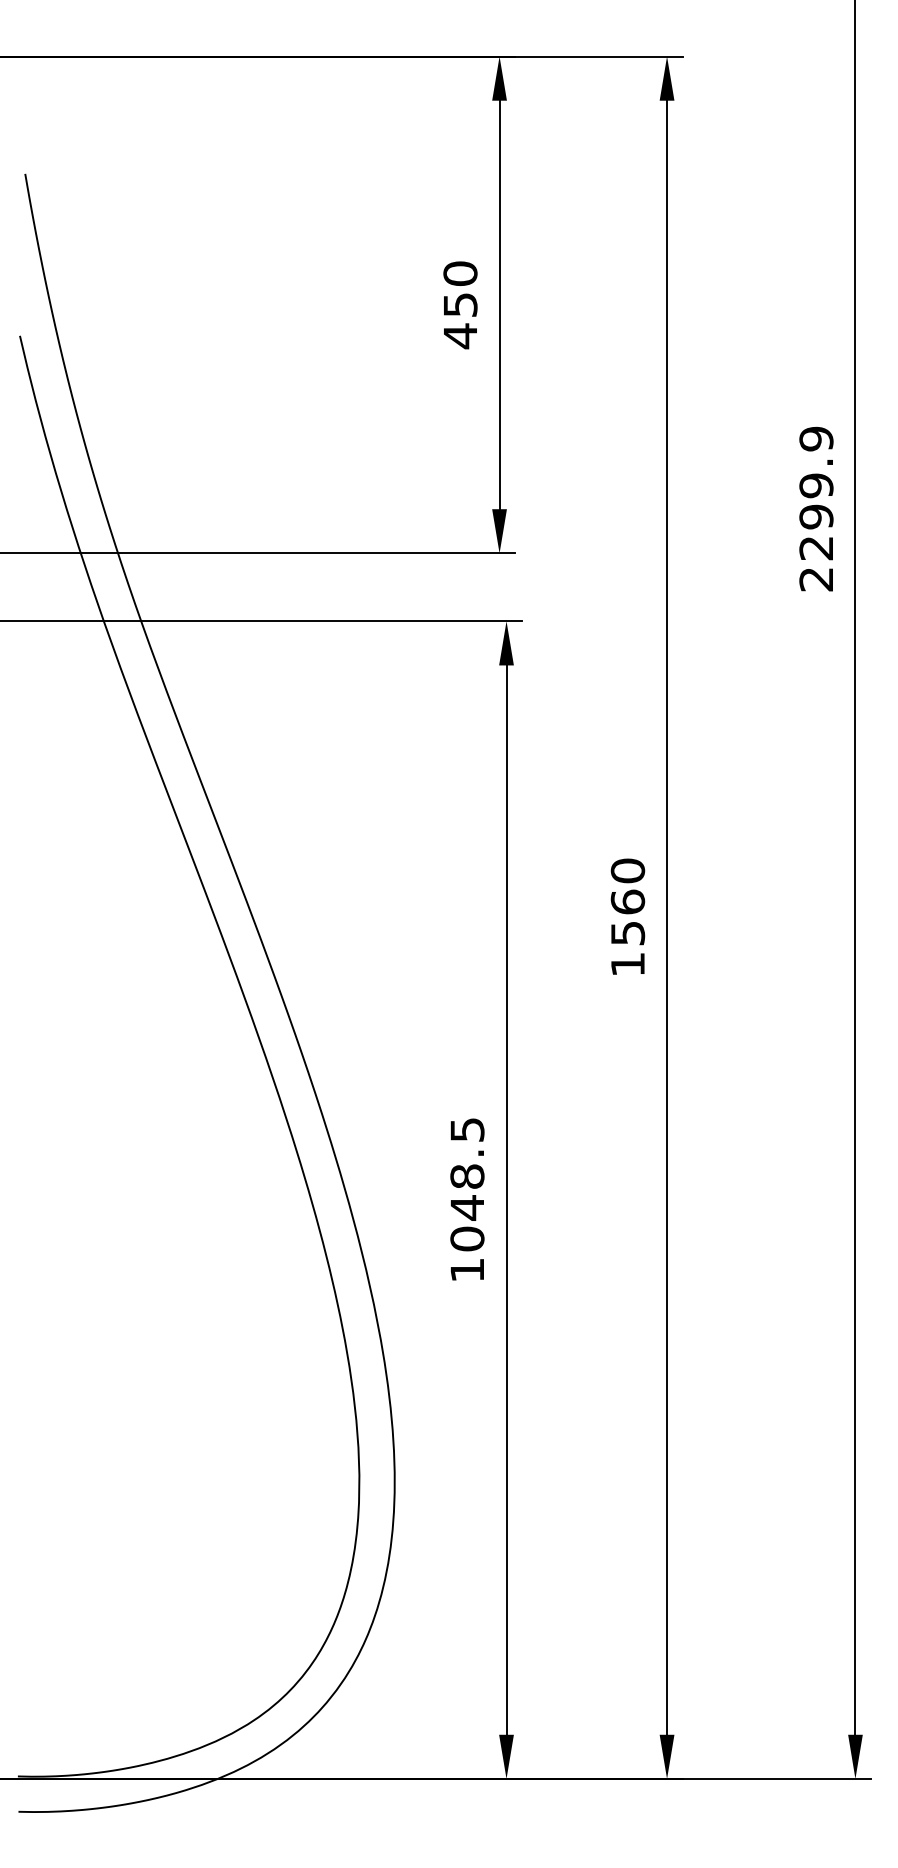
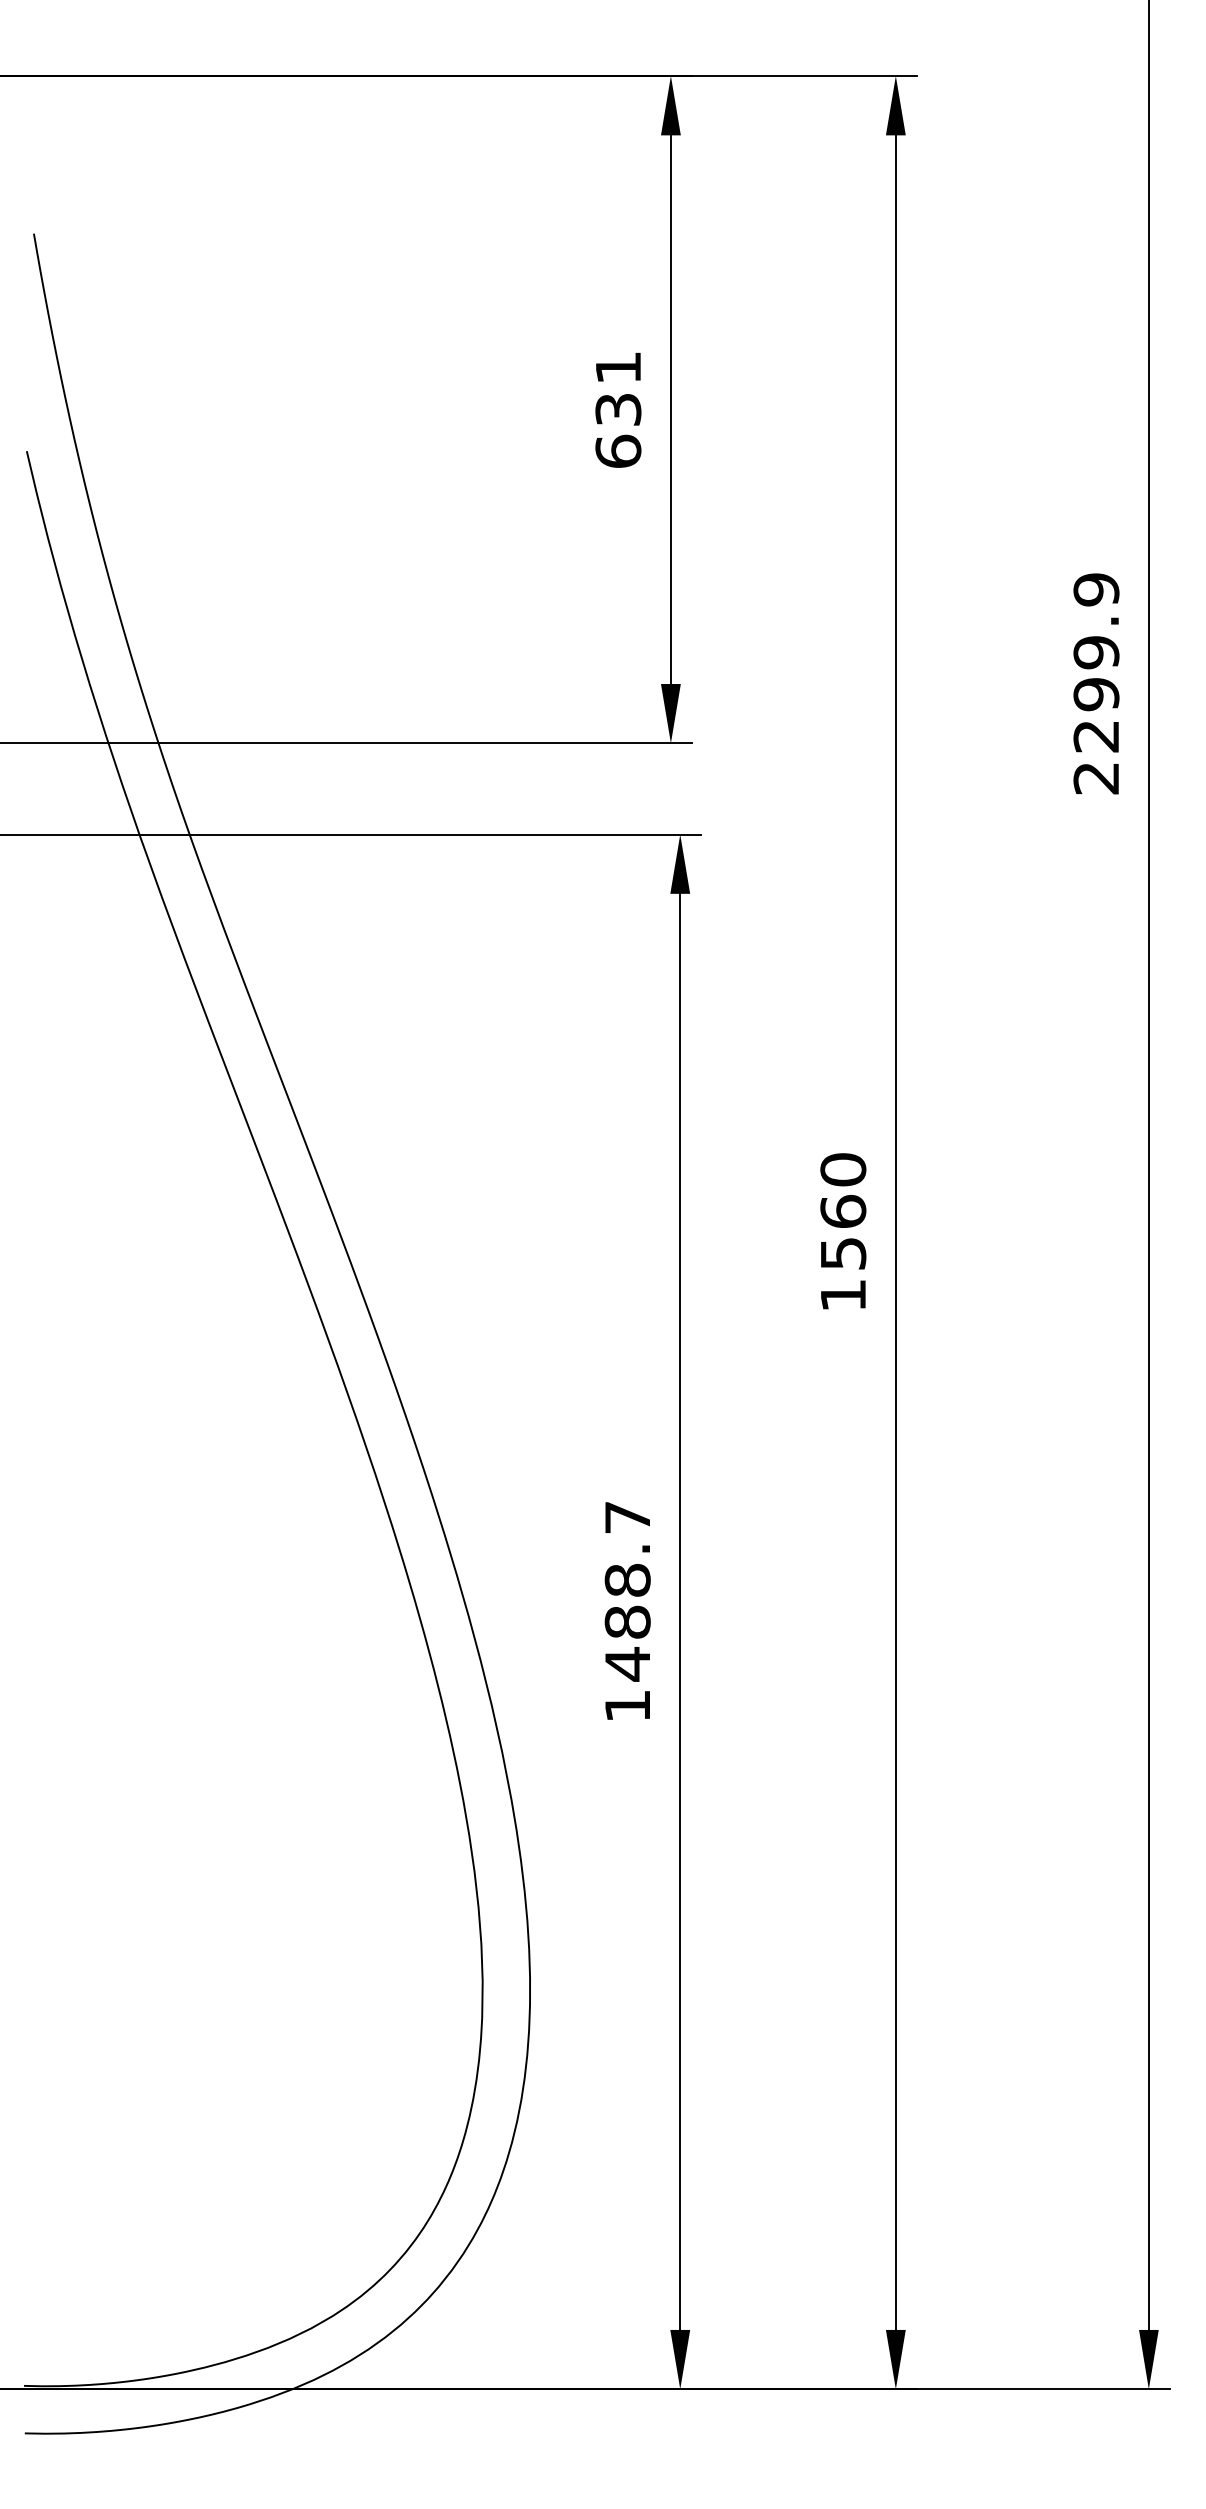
text: (460, 305) -> (618, 410), 450 -> 631
text: (467, 1184) -> (627, 1591), 1048.5 -> 1488.7

